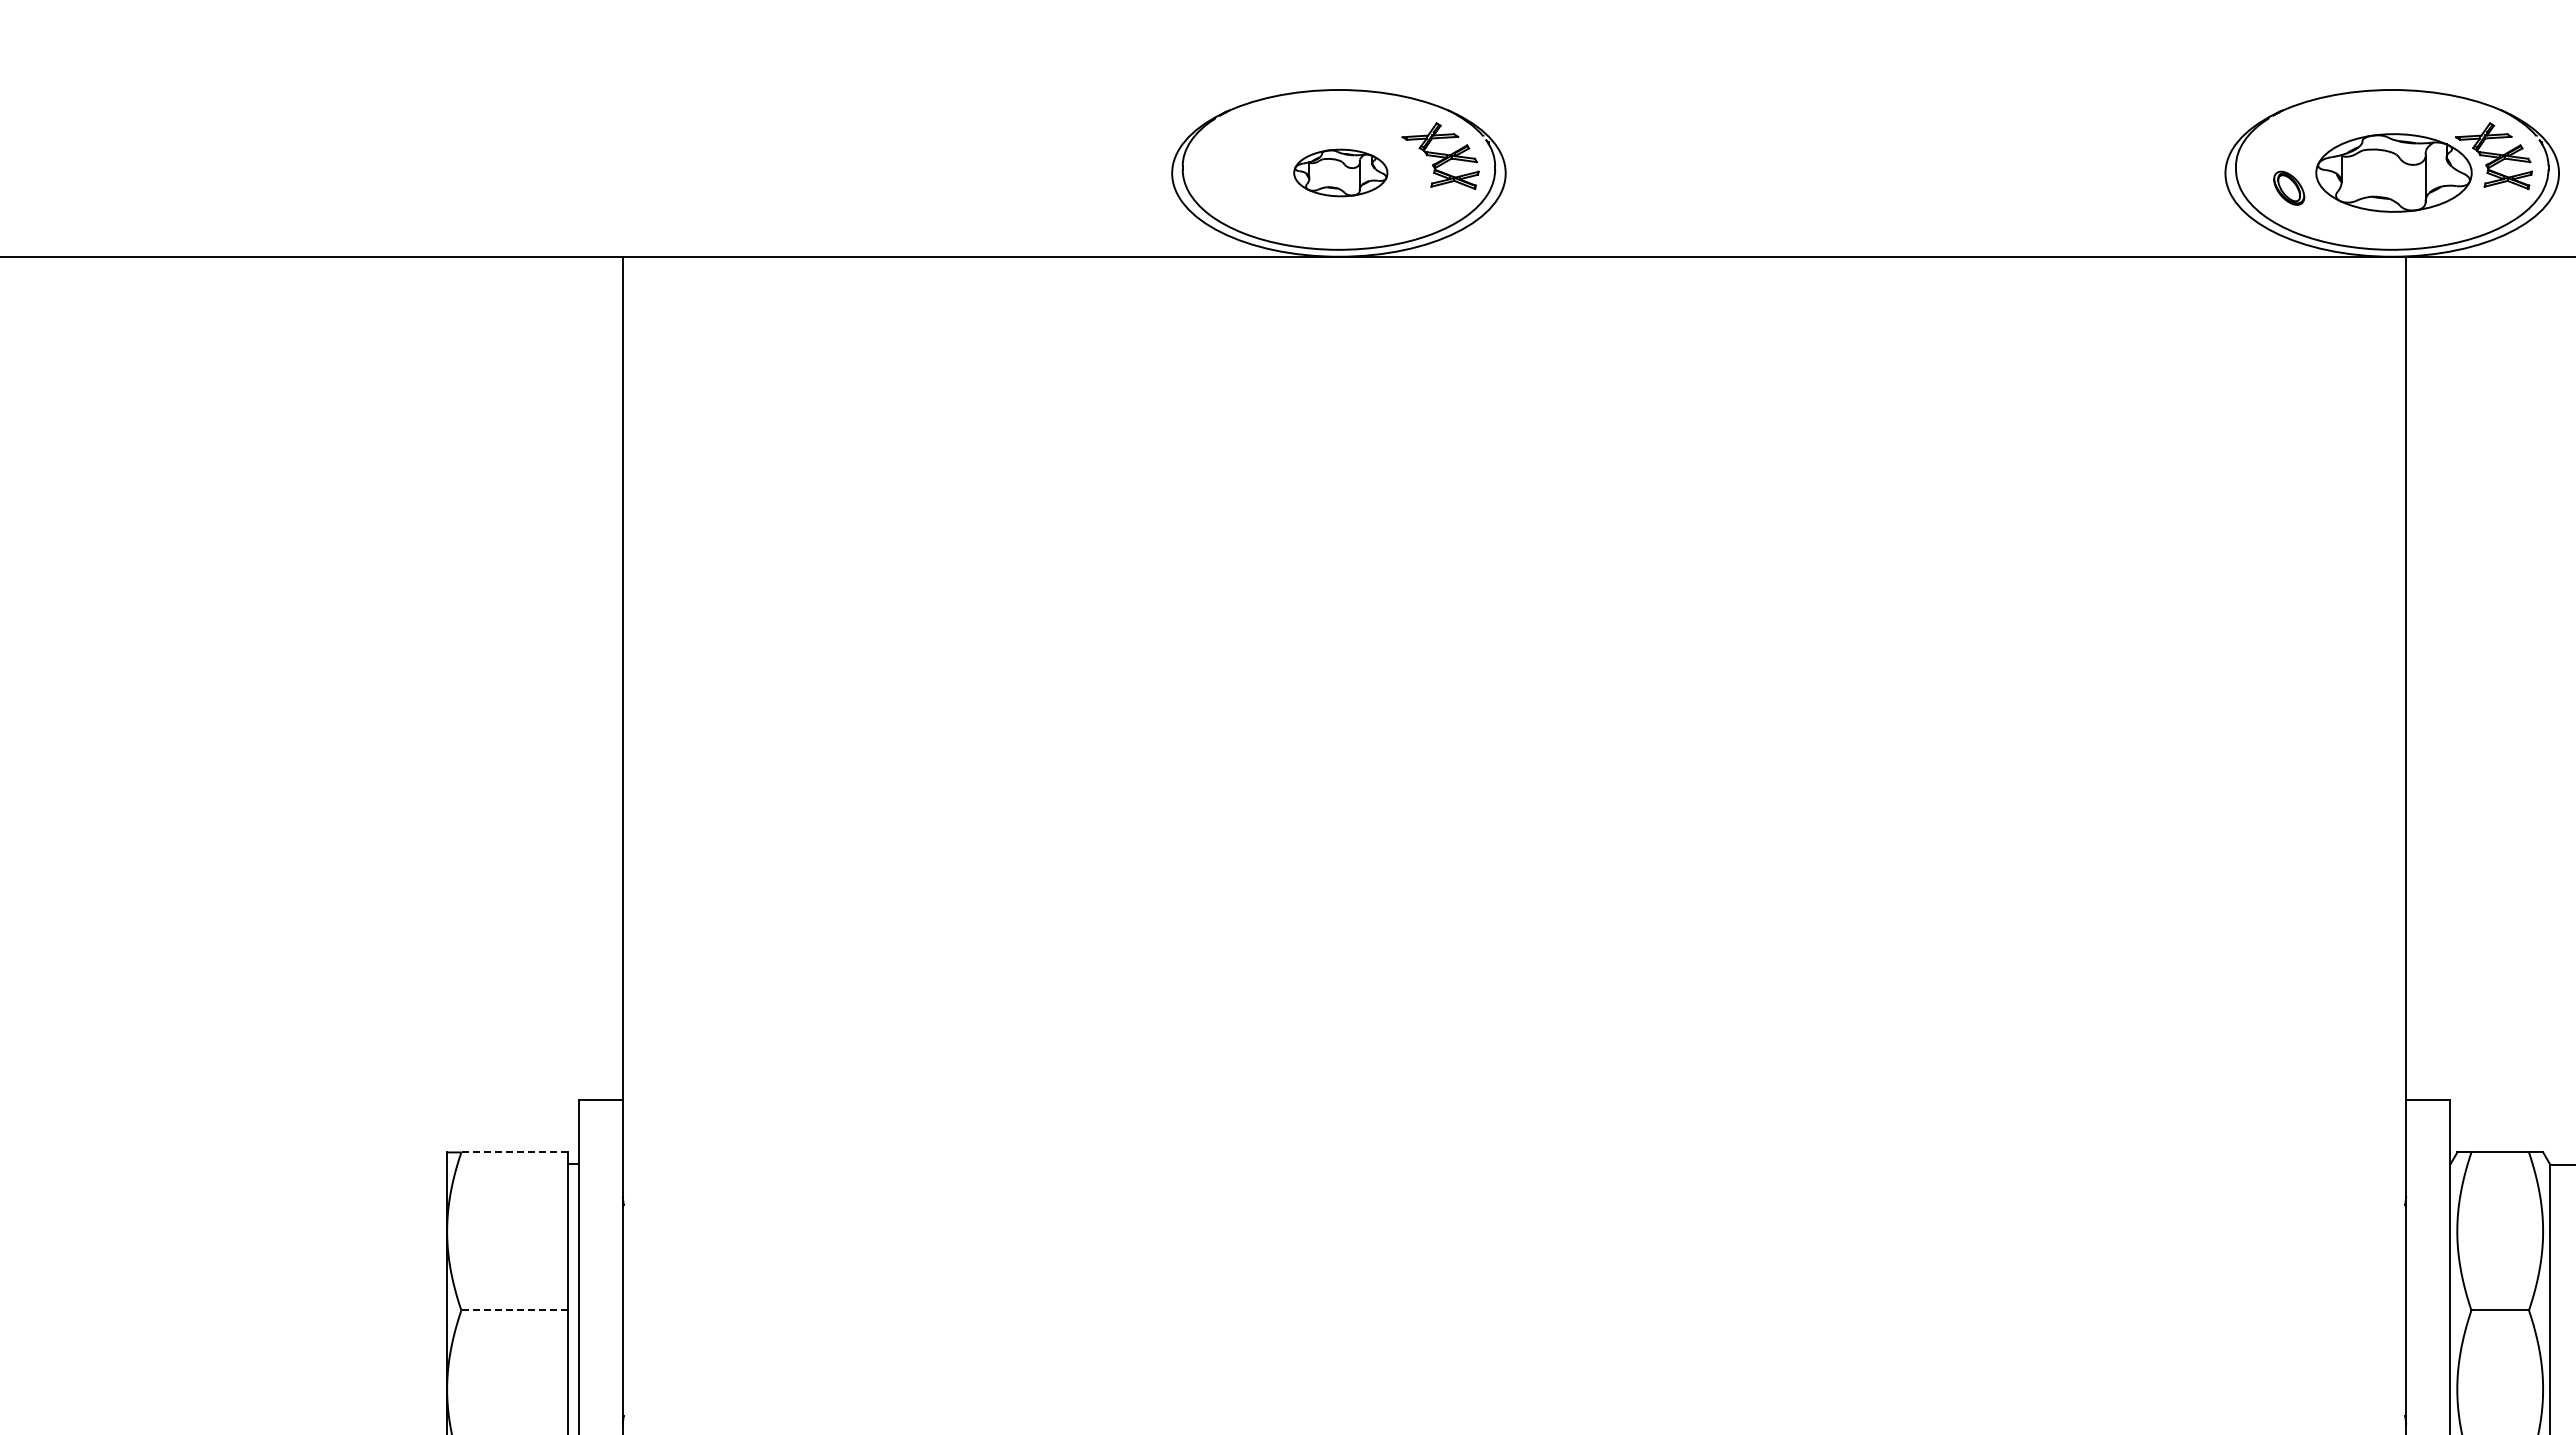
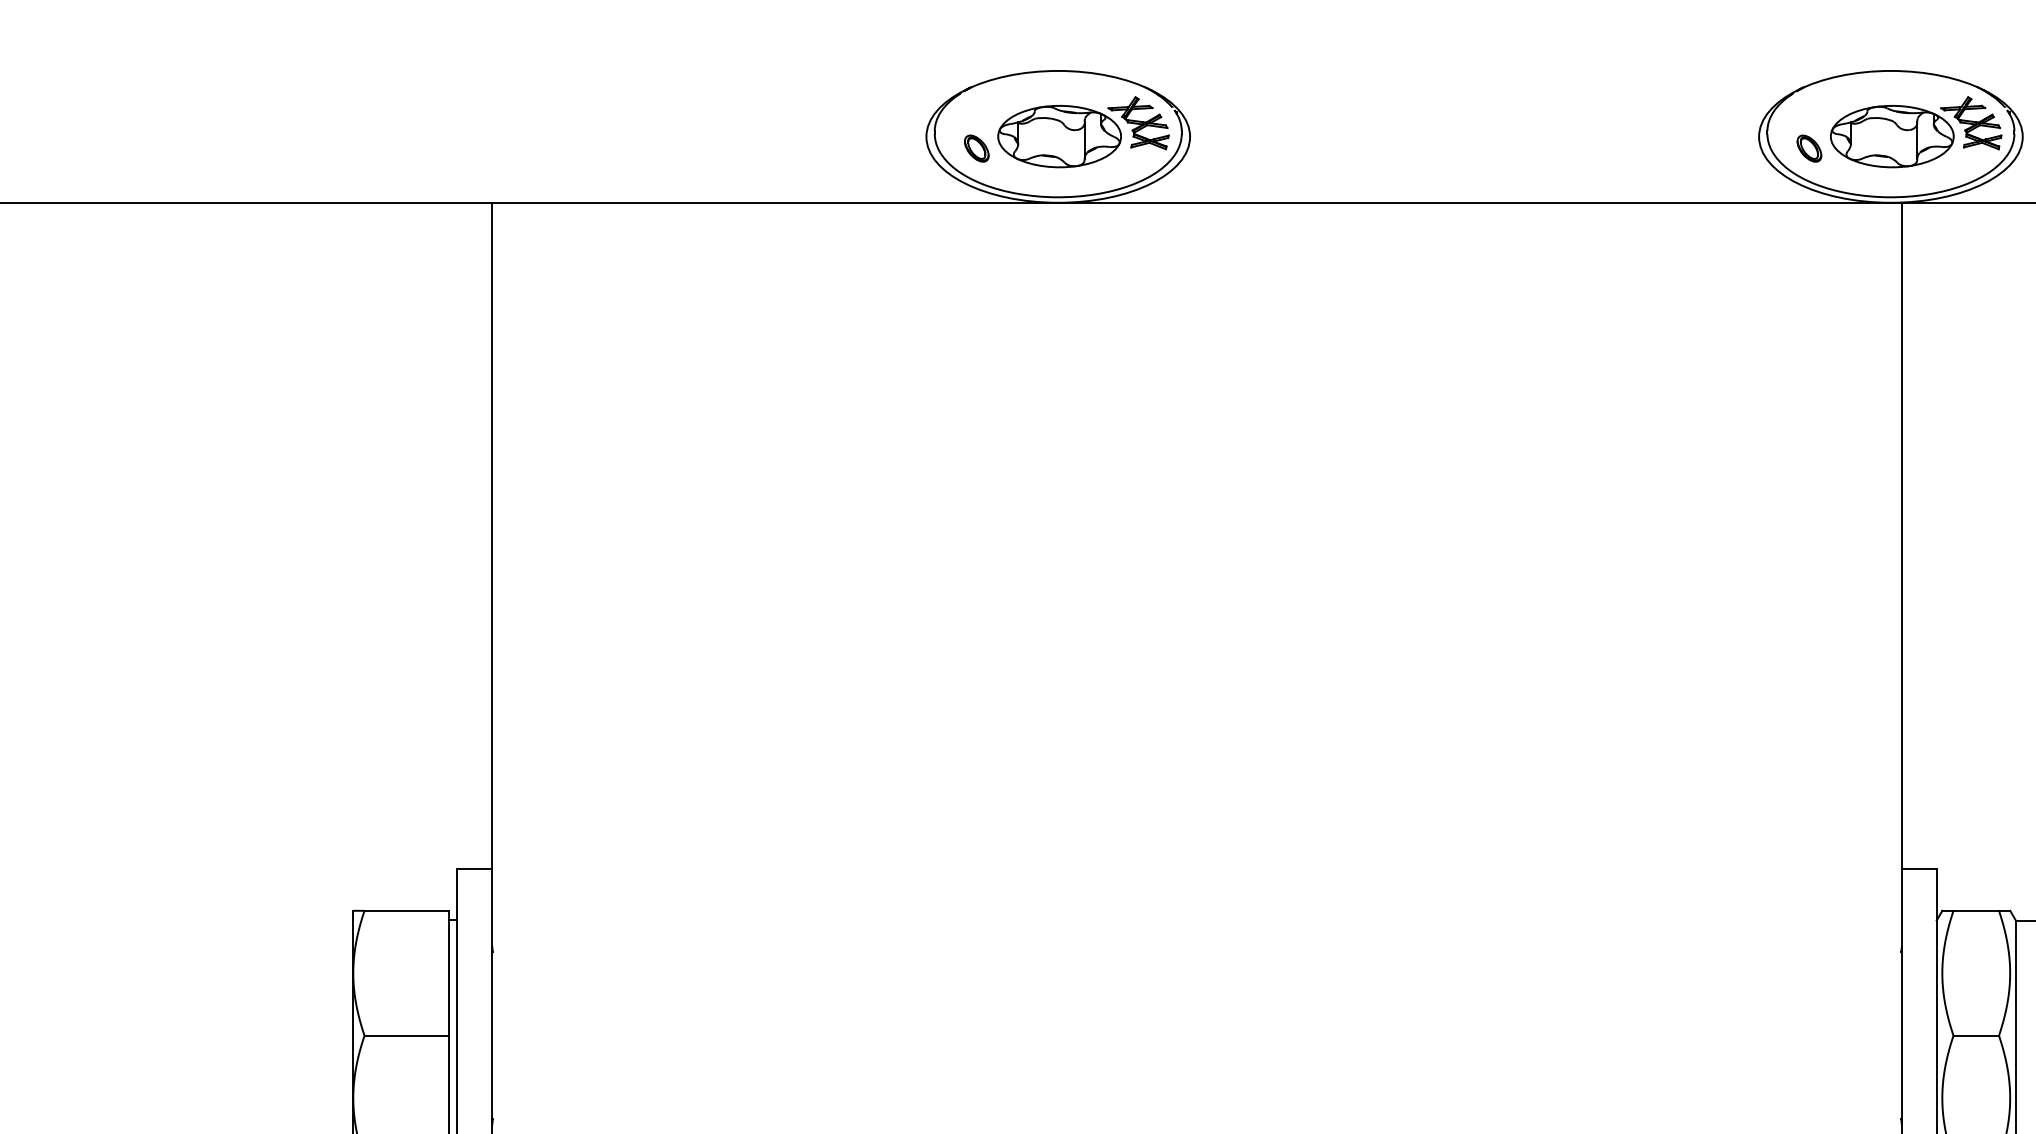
part: (1340, 172) -> (1059, 136), size x1.67
part: (1235, 187) -> (976, 148), added
line: (514, 1152) -> (406, 910), dashed -> solid
line: (514, 1310) -> (406, 1035), dashed -> solid

